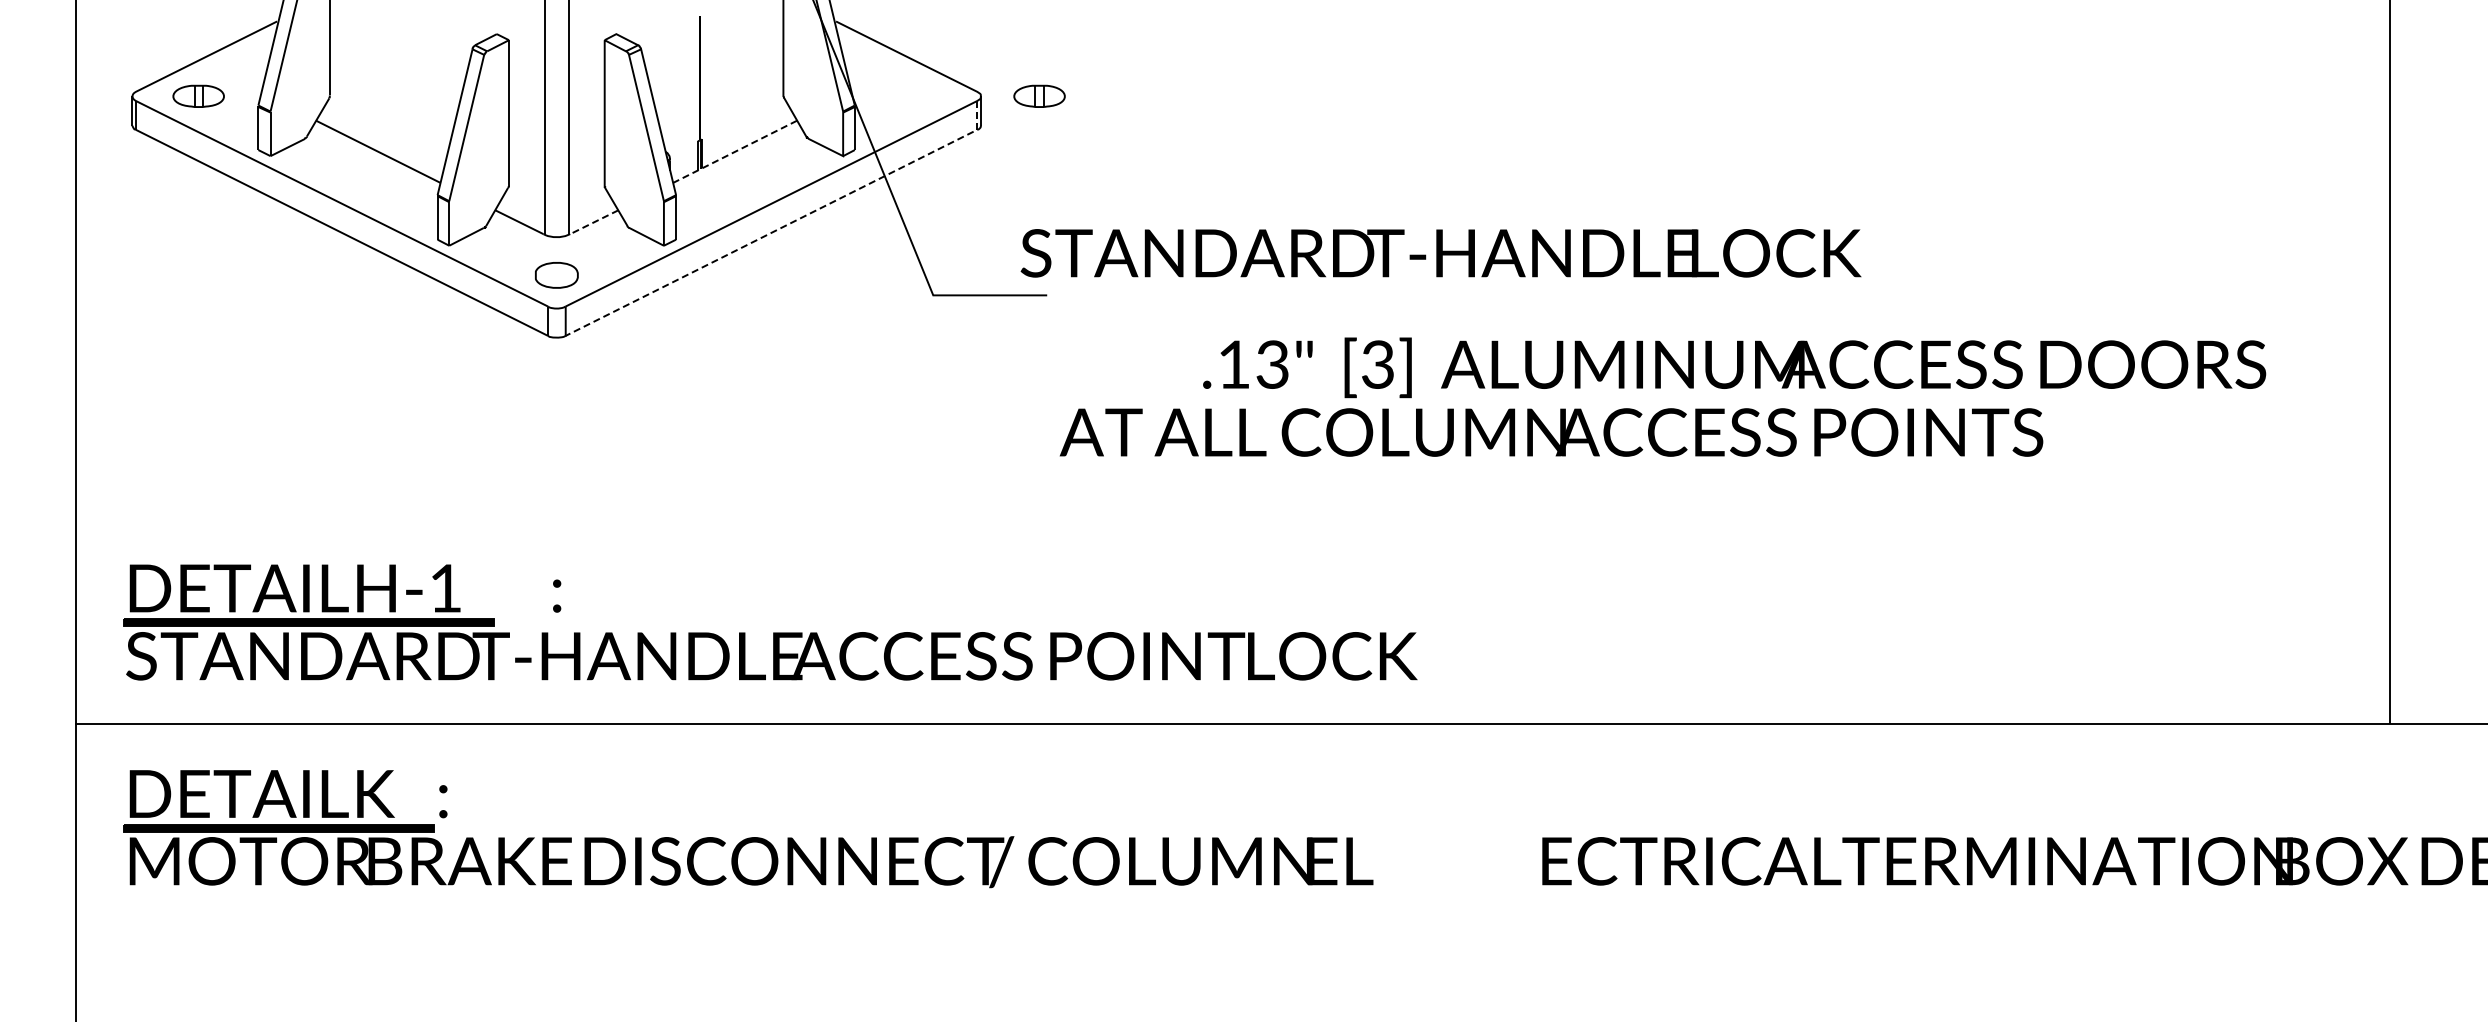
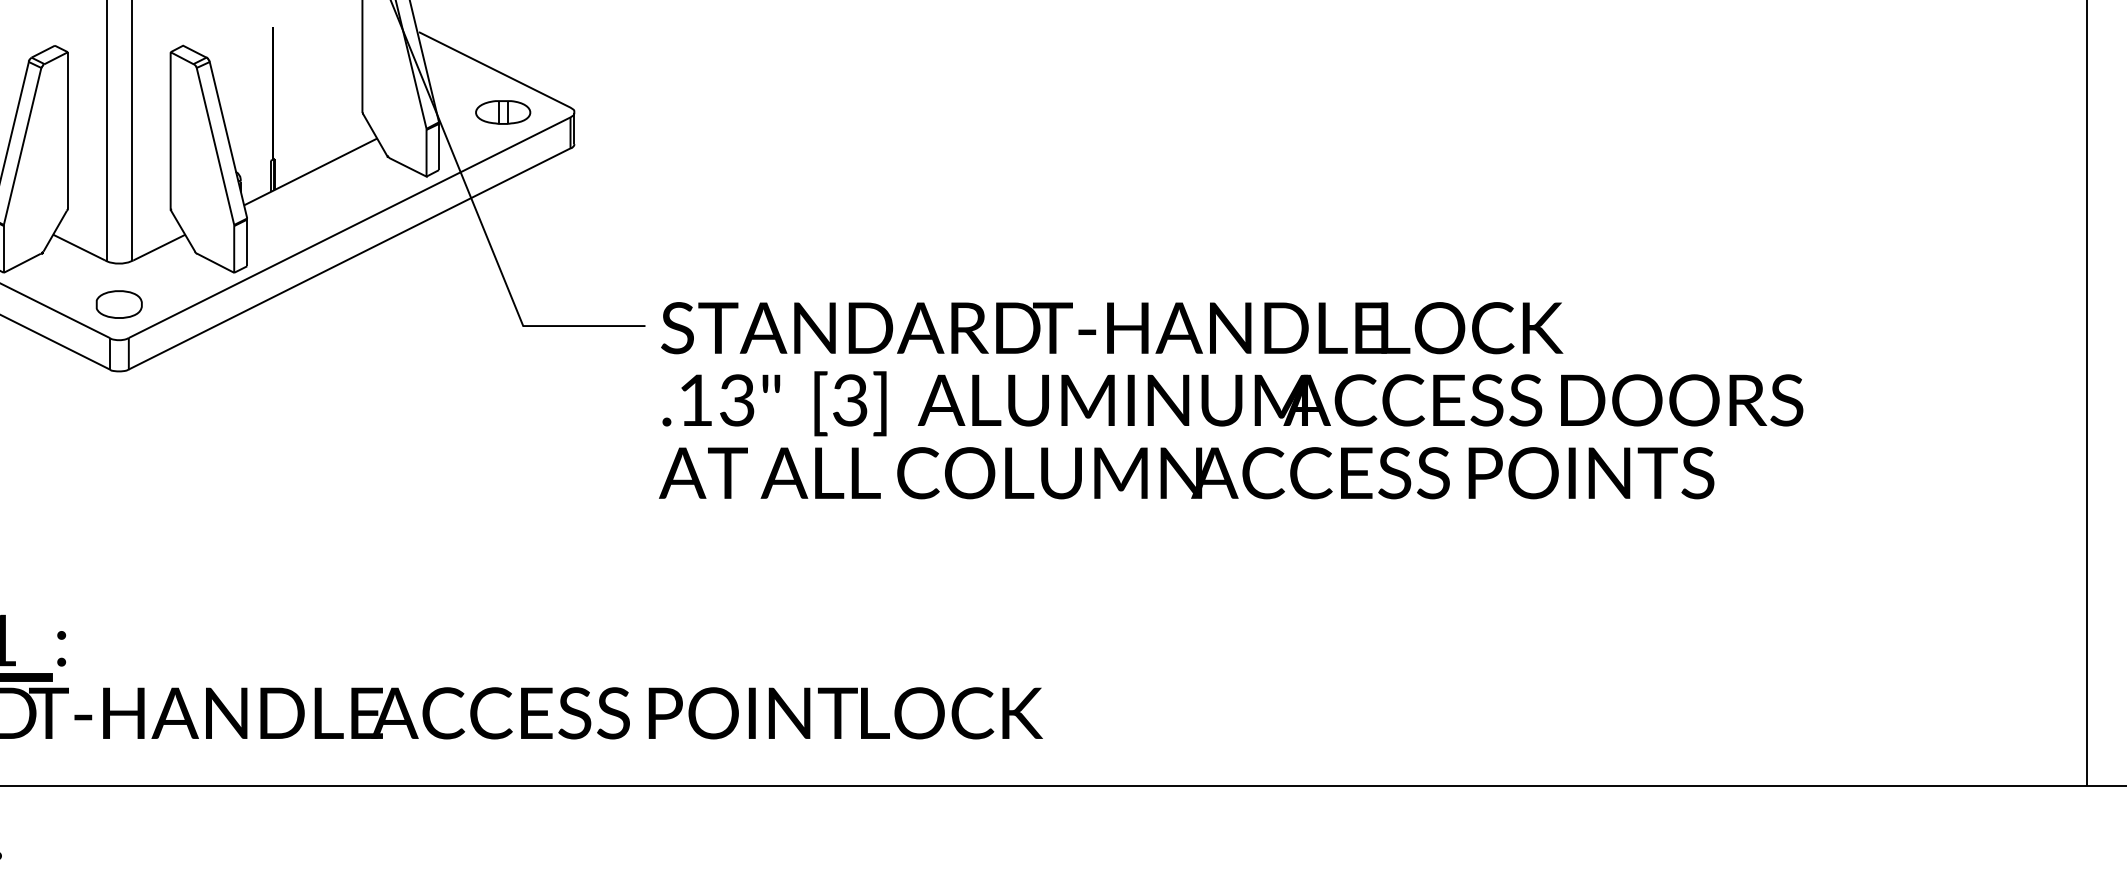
part: (1039, 95) -> (503, 111), moved
line: (734, 152) -> (309, 172), dashed -> solid
line: (594, 222) -> (159, 247), dashed -> solid
line: (784, 226) -> (363, 252), dashed -> solid
text: (1440, 253) -> (1111, 328), moved
text: (1734, 367) -> (1232, 403), moved
text: (557, 595) -> (62, 648), moved

